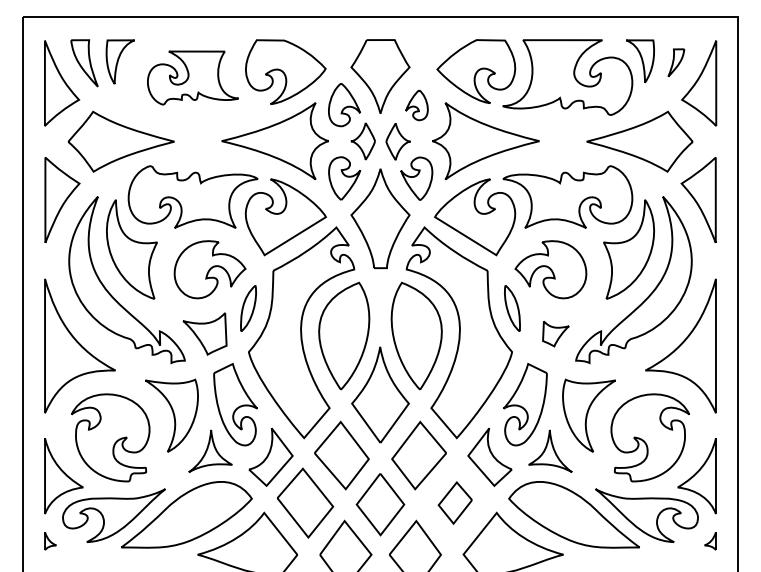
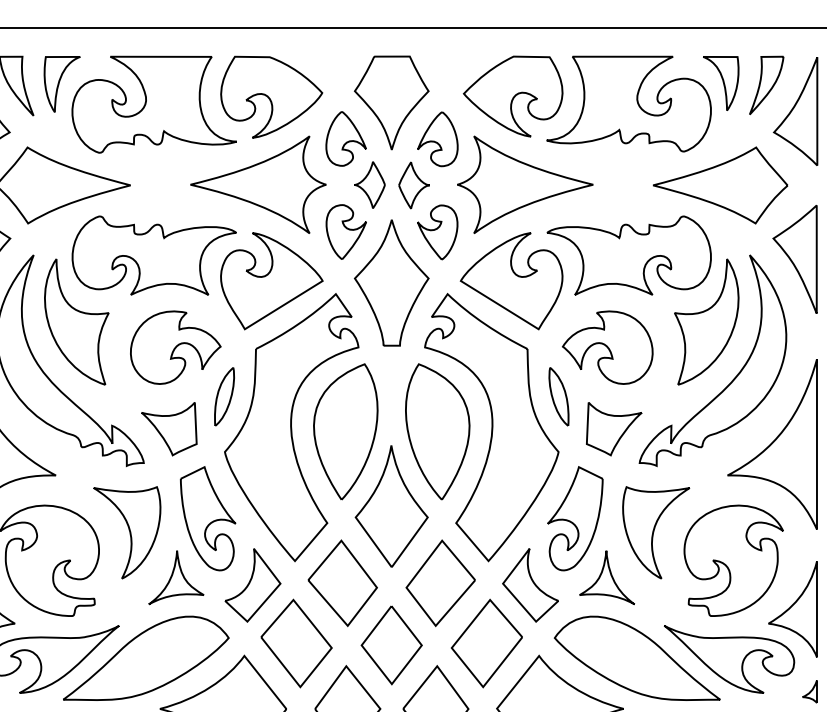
part: (676, 62) -> (766, 85), size x1.67
part: (192, 77) -> (153, 104), size x1.43
part: (416, 105) -> (437, 139), size x1.43
part: (555, 333) -> (613, 428), size x1.67
part: (454, 502) -> (485, 642), size x1.67

